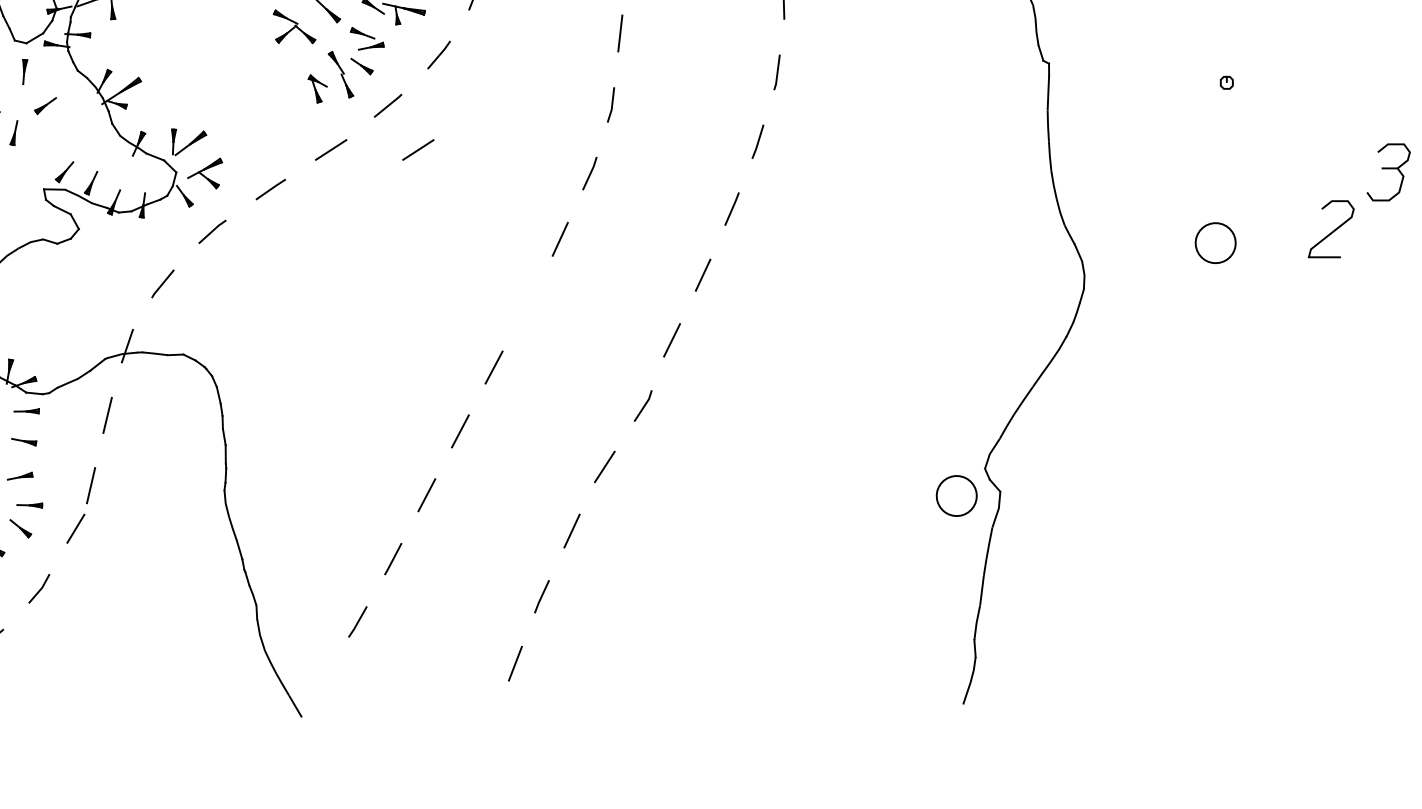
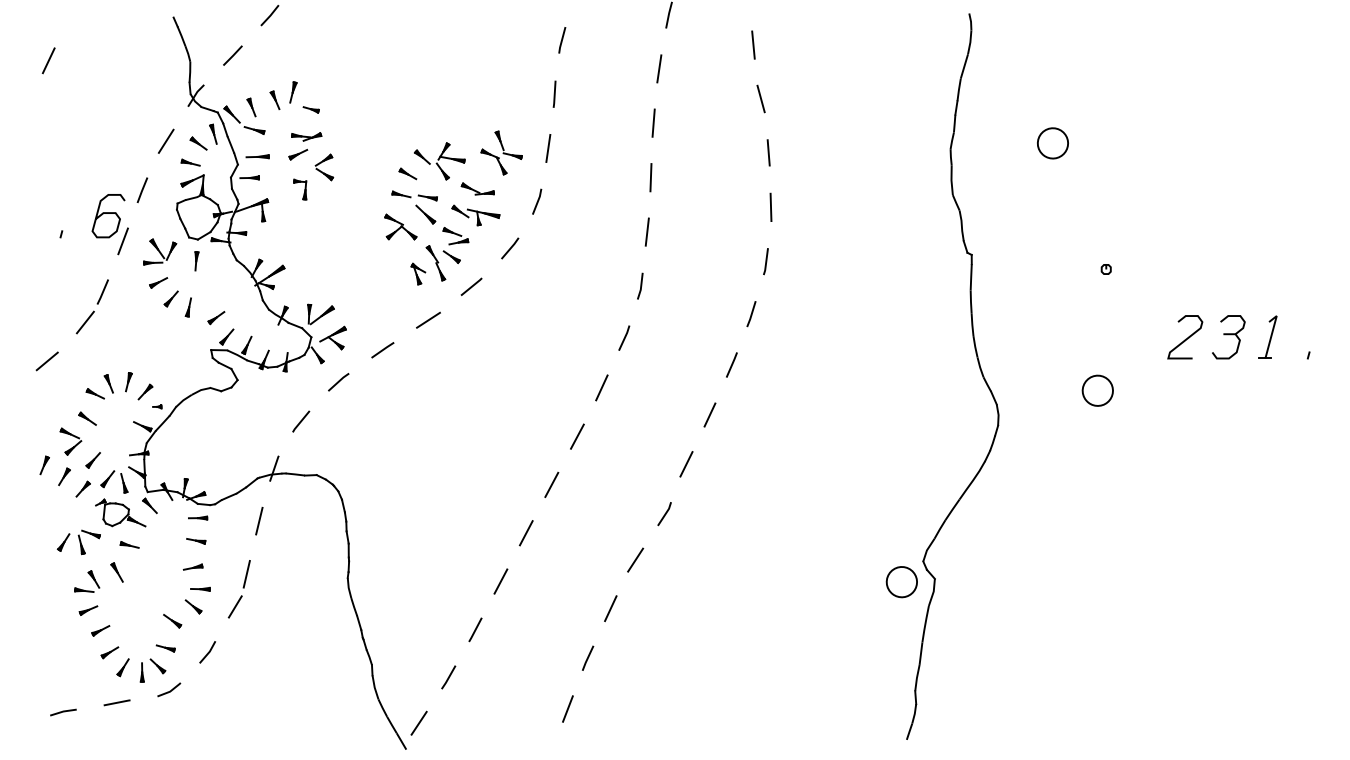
part: (45, 106) -> (216, 318), moved
line: (418, 148) -> (494, 319), removed
curve: (1331, 230) -> (1185, 338), moved
line: (526, 303) -> (576, 436), added
line: (317, 681) -> (418, 722), added

